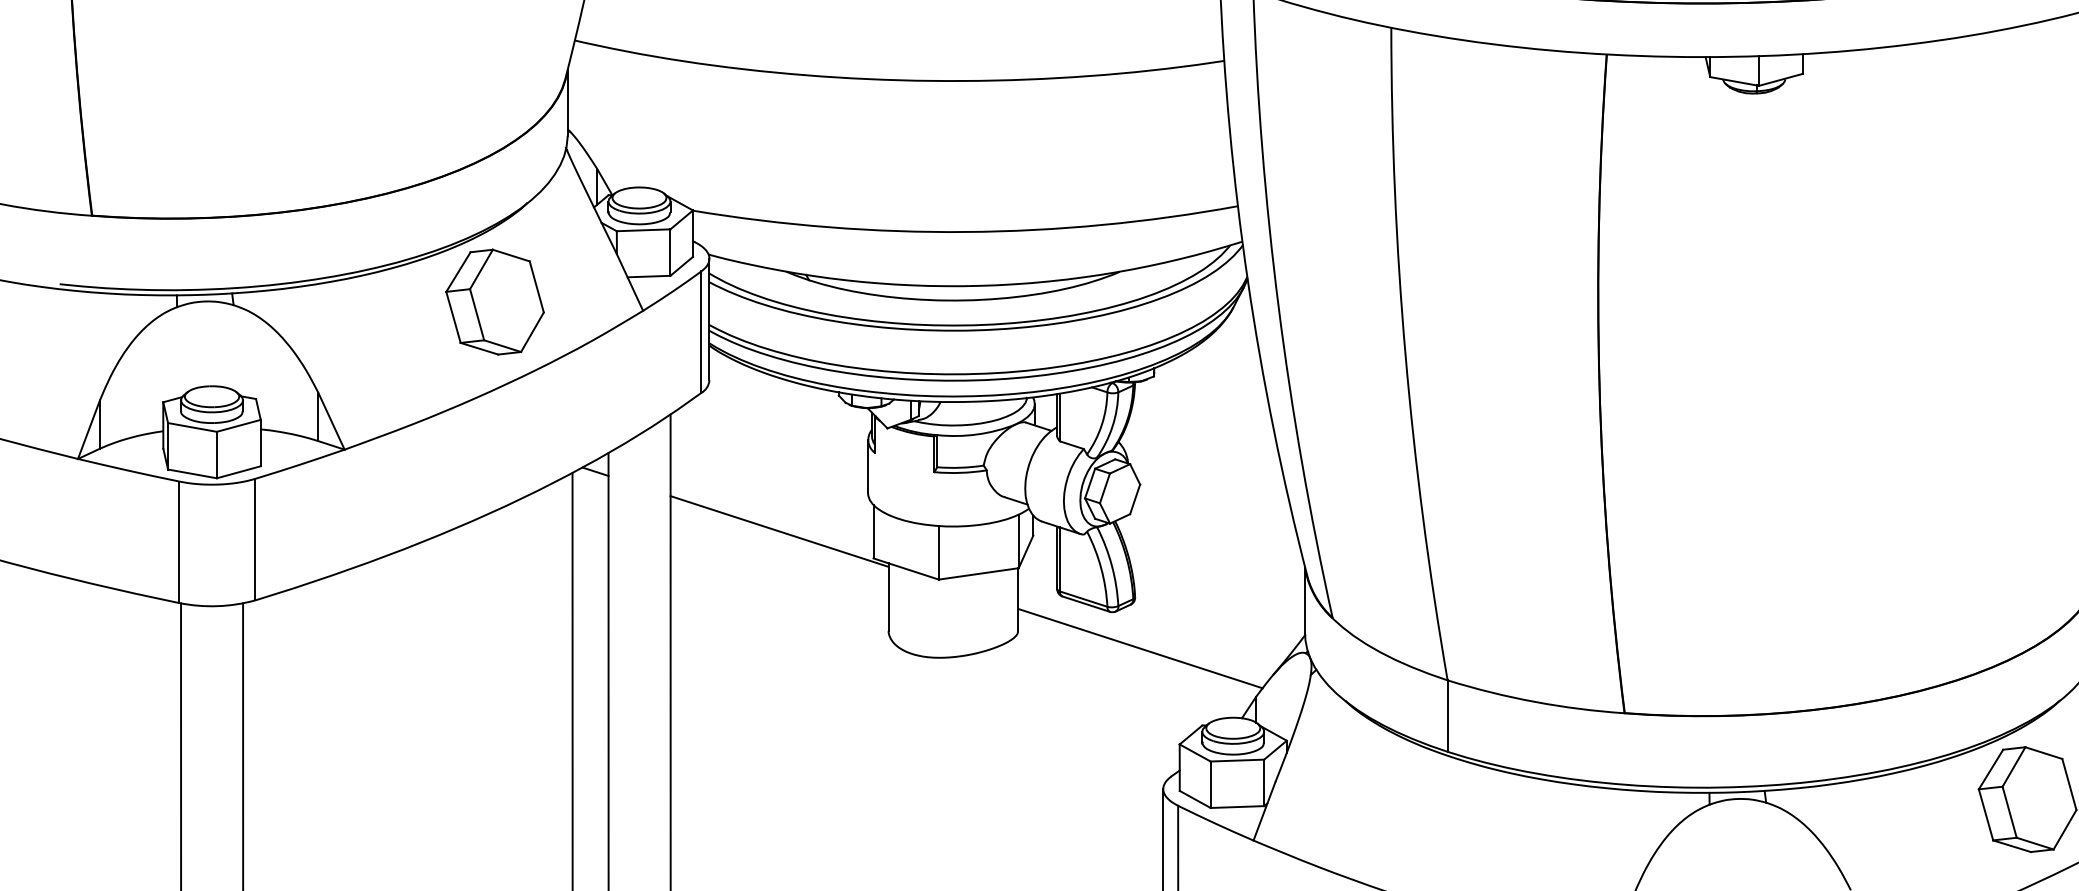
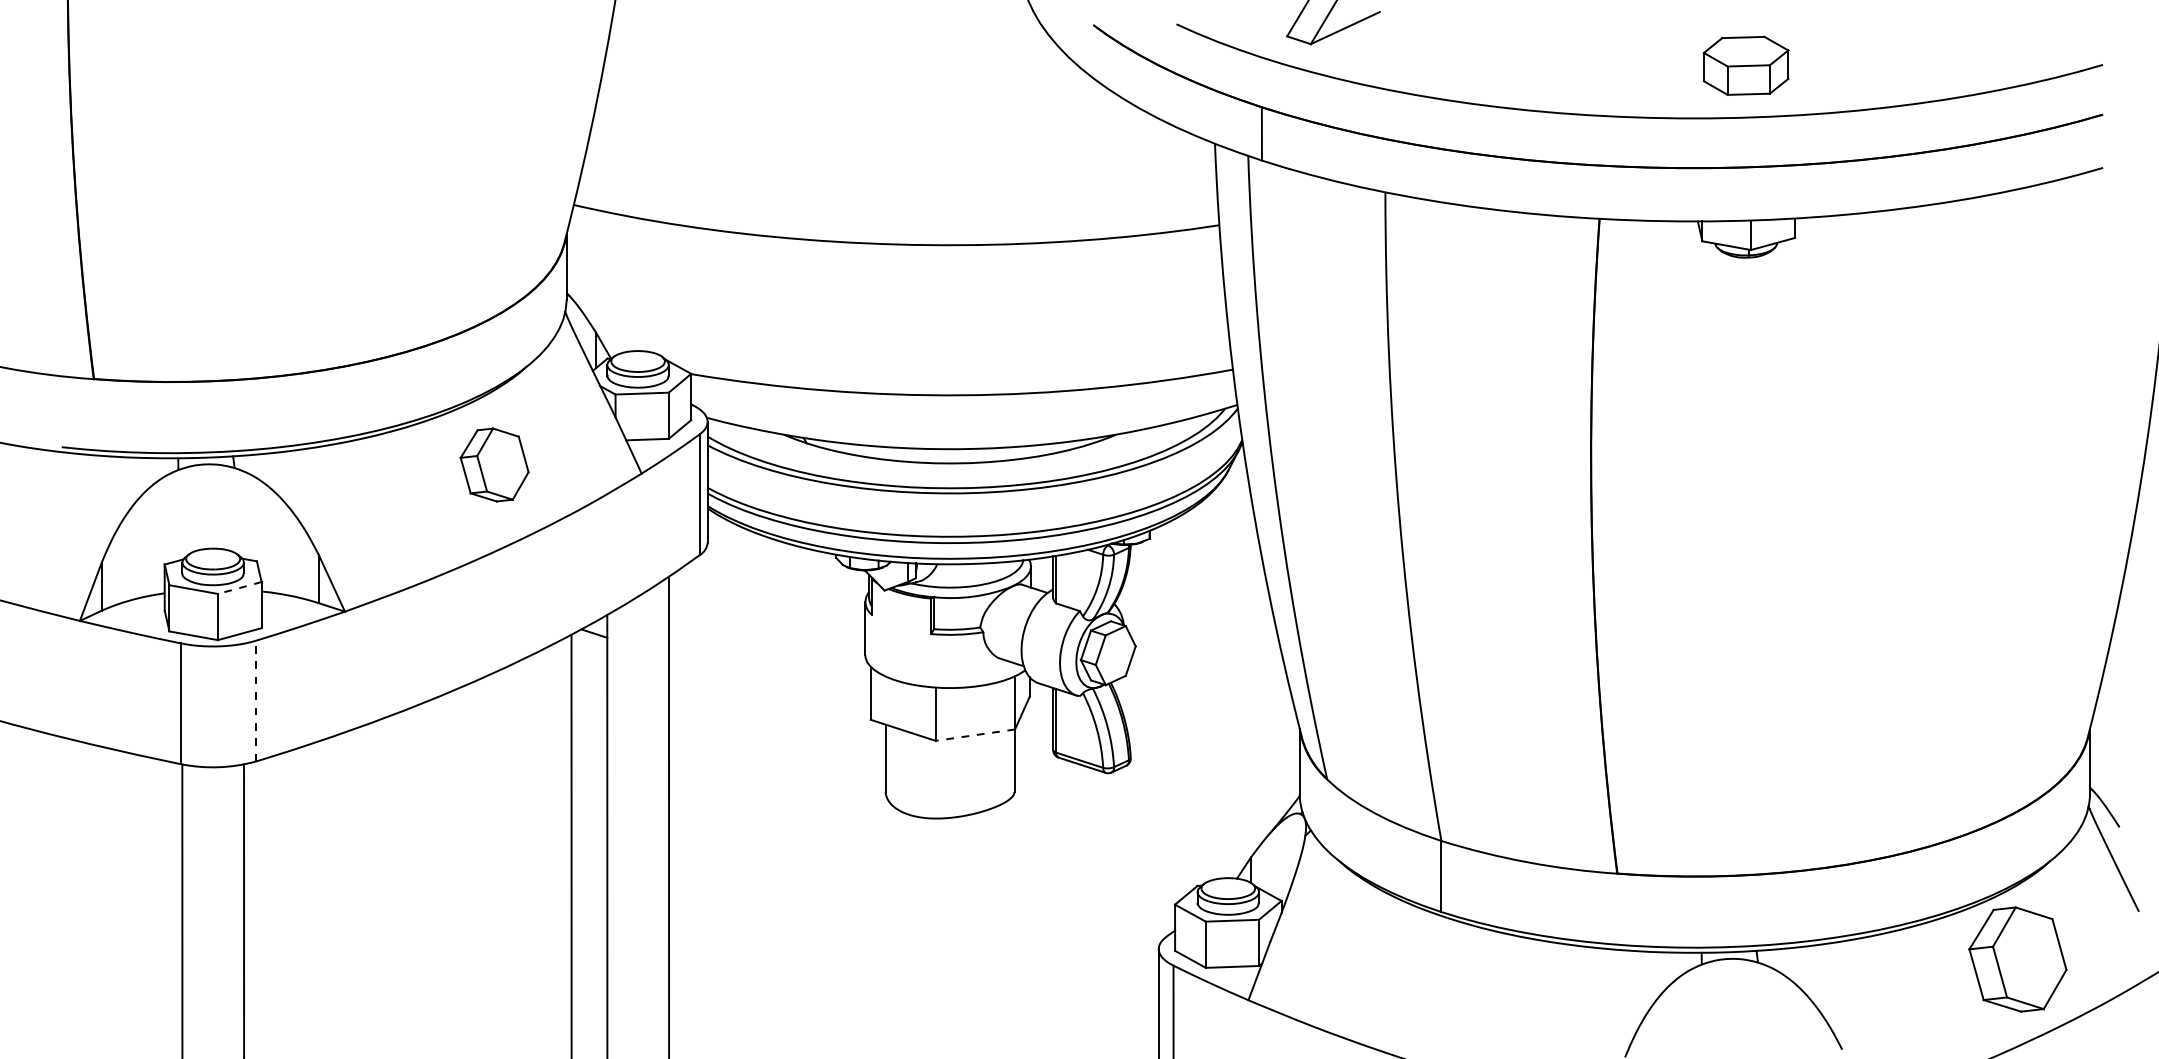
part: (495, 301) -> (494, 464), size x0.7
line: (238, 426) -> (239, 588), solid -> dashed
line: (778, 530) -> (776, 692), removed
line: (254, 539) -> (255, 700), solid -> dashed
line: (977, 574) -> (974, 735), solid -> dashed
line: (1139, 647) -> (1135, 808), removed

